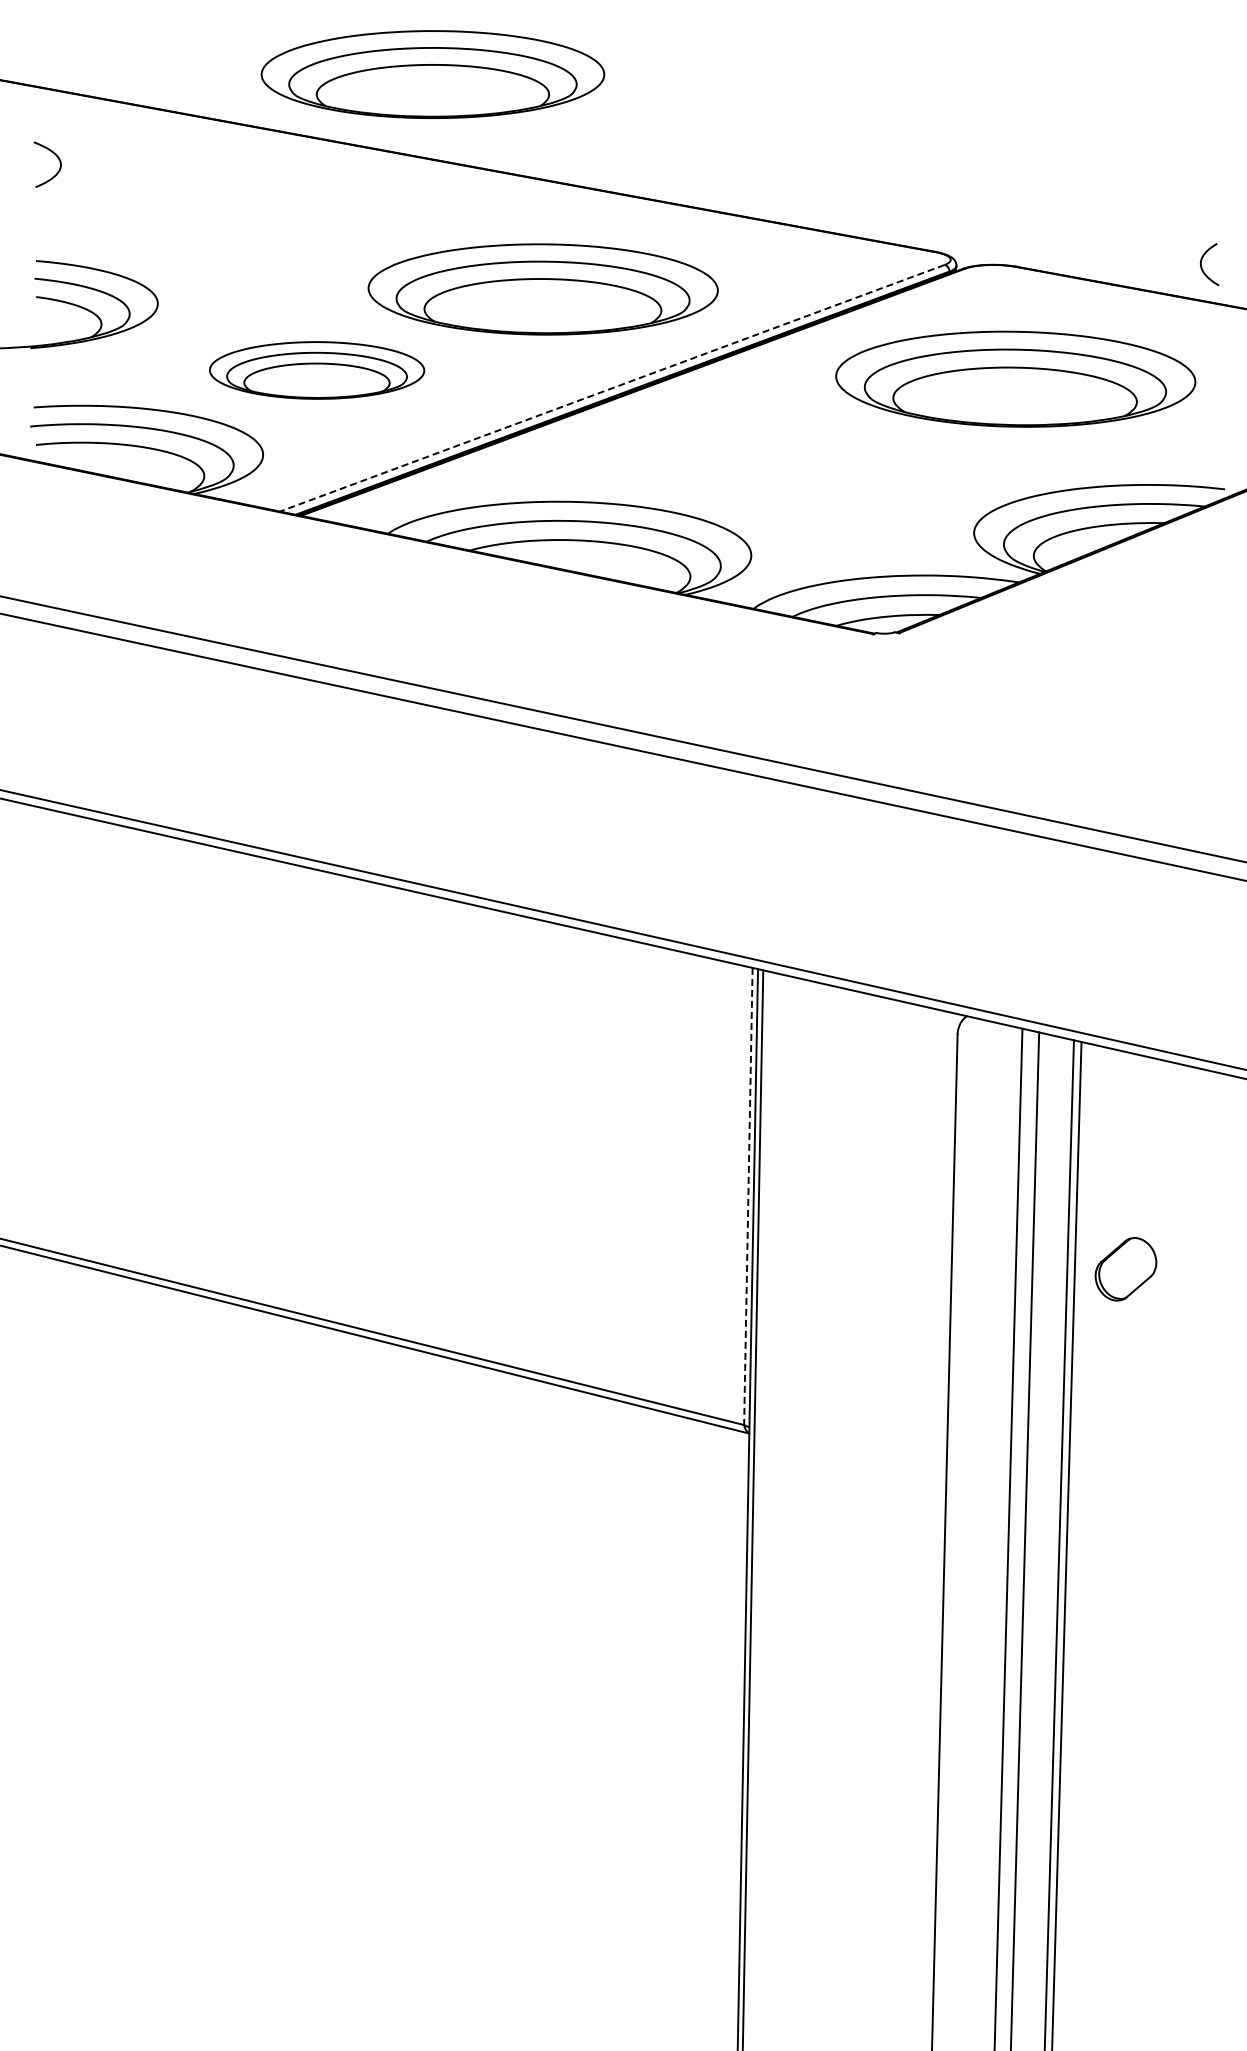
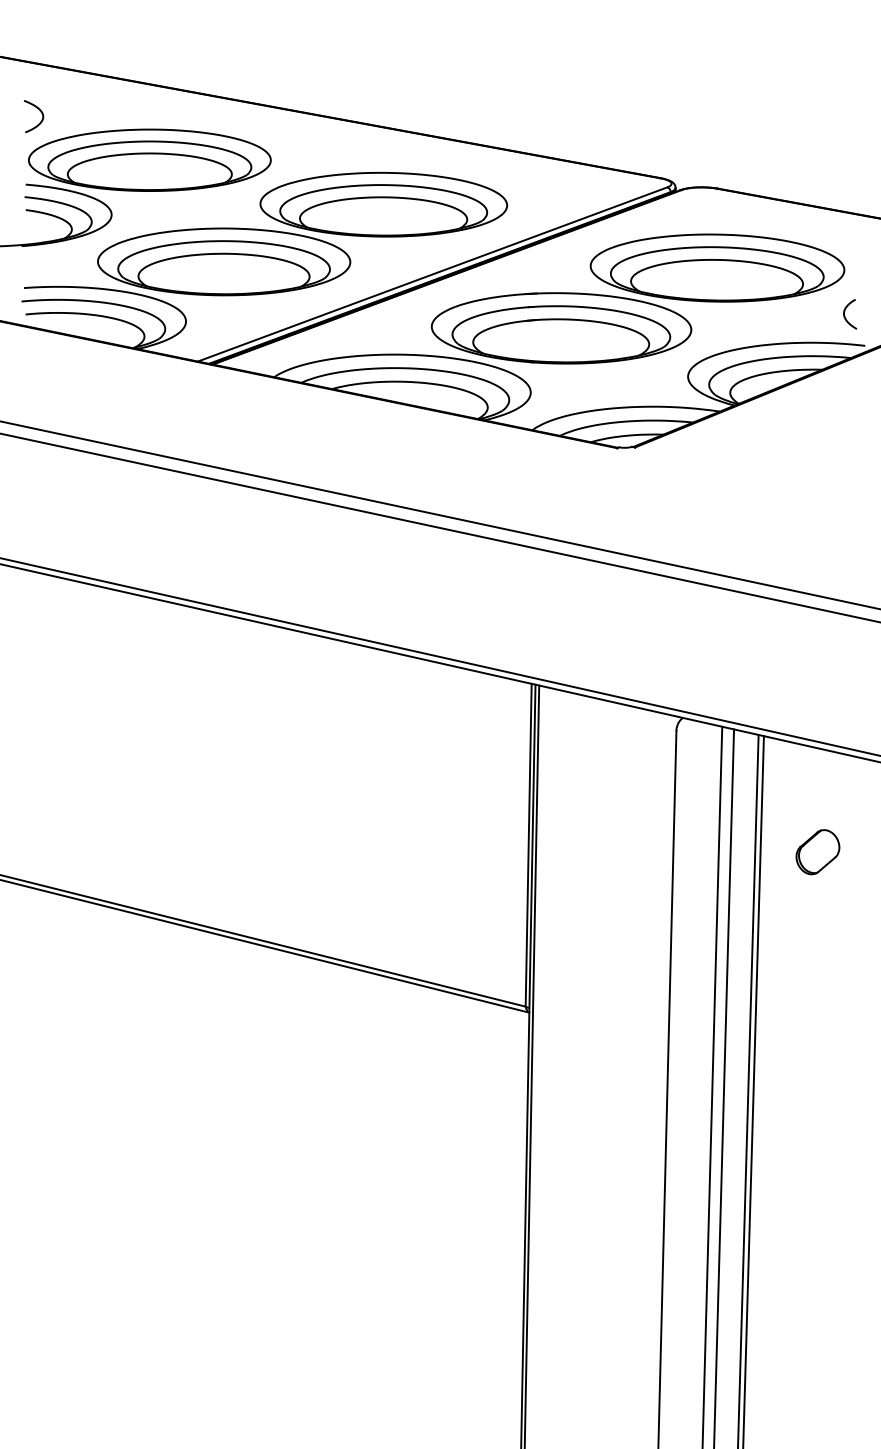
part: (432, 74) -> (149, 160), moved
curve: (1202, 267) -> (845, 316), moved
part: (316, 370) -> (223, 261), size x1.67
line: (611, 388) -> (432, 274), dashed -> solid
part: (794, 464) -> (561, 328), added
line: (748, 1196) -> (528, 845), dashed -> solid
part: (1125, 1269) -> (817, 852), moved

